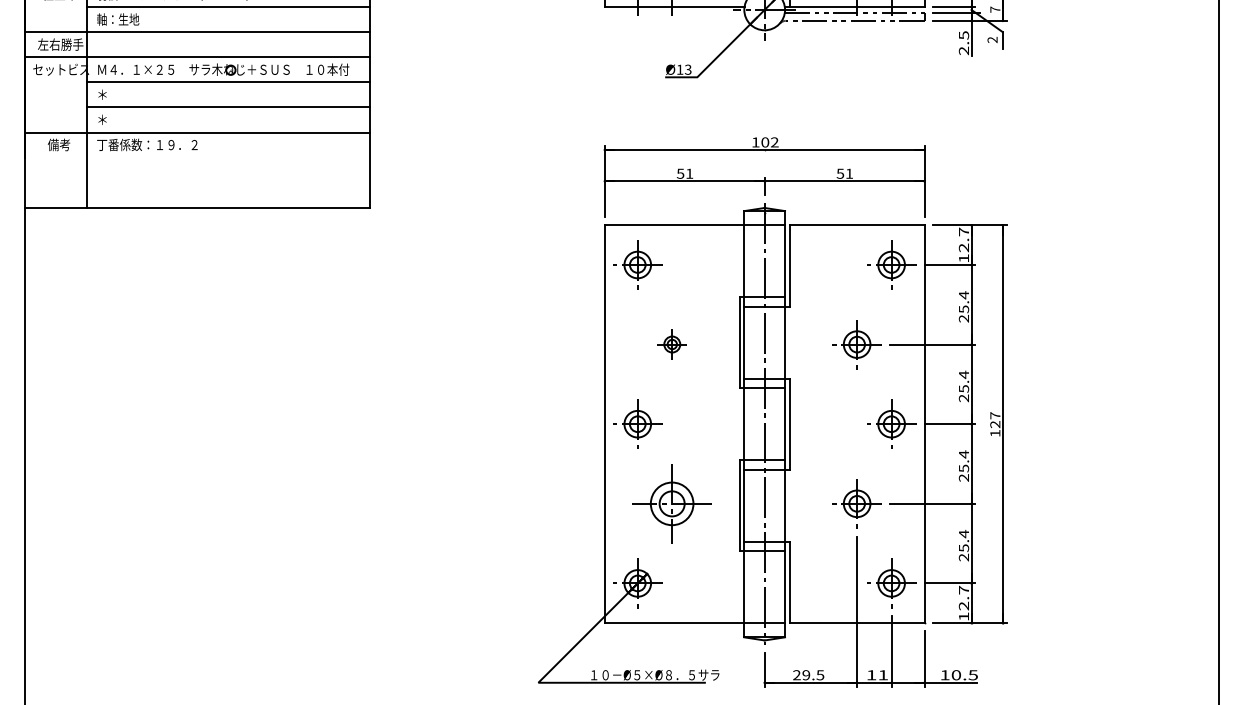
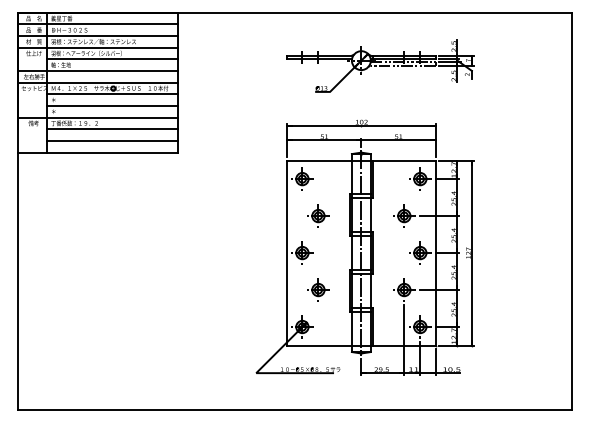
line: (226, 158) -> (111, 129), added
line: (226, 181) -> (111, 140), added
part: (672, 343) -> (318, 215), size x1.67
part: (672, 502) -> (318, 289), size x0.62

